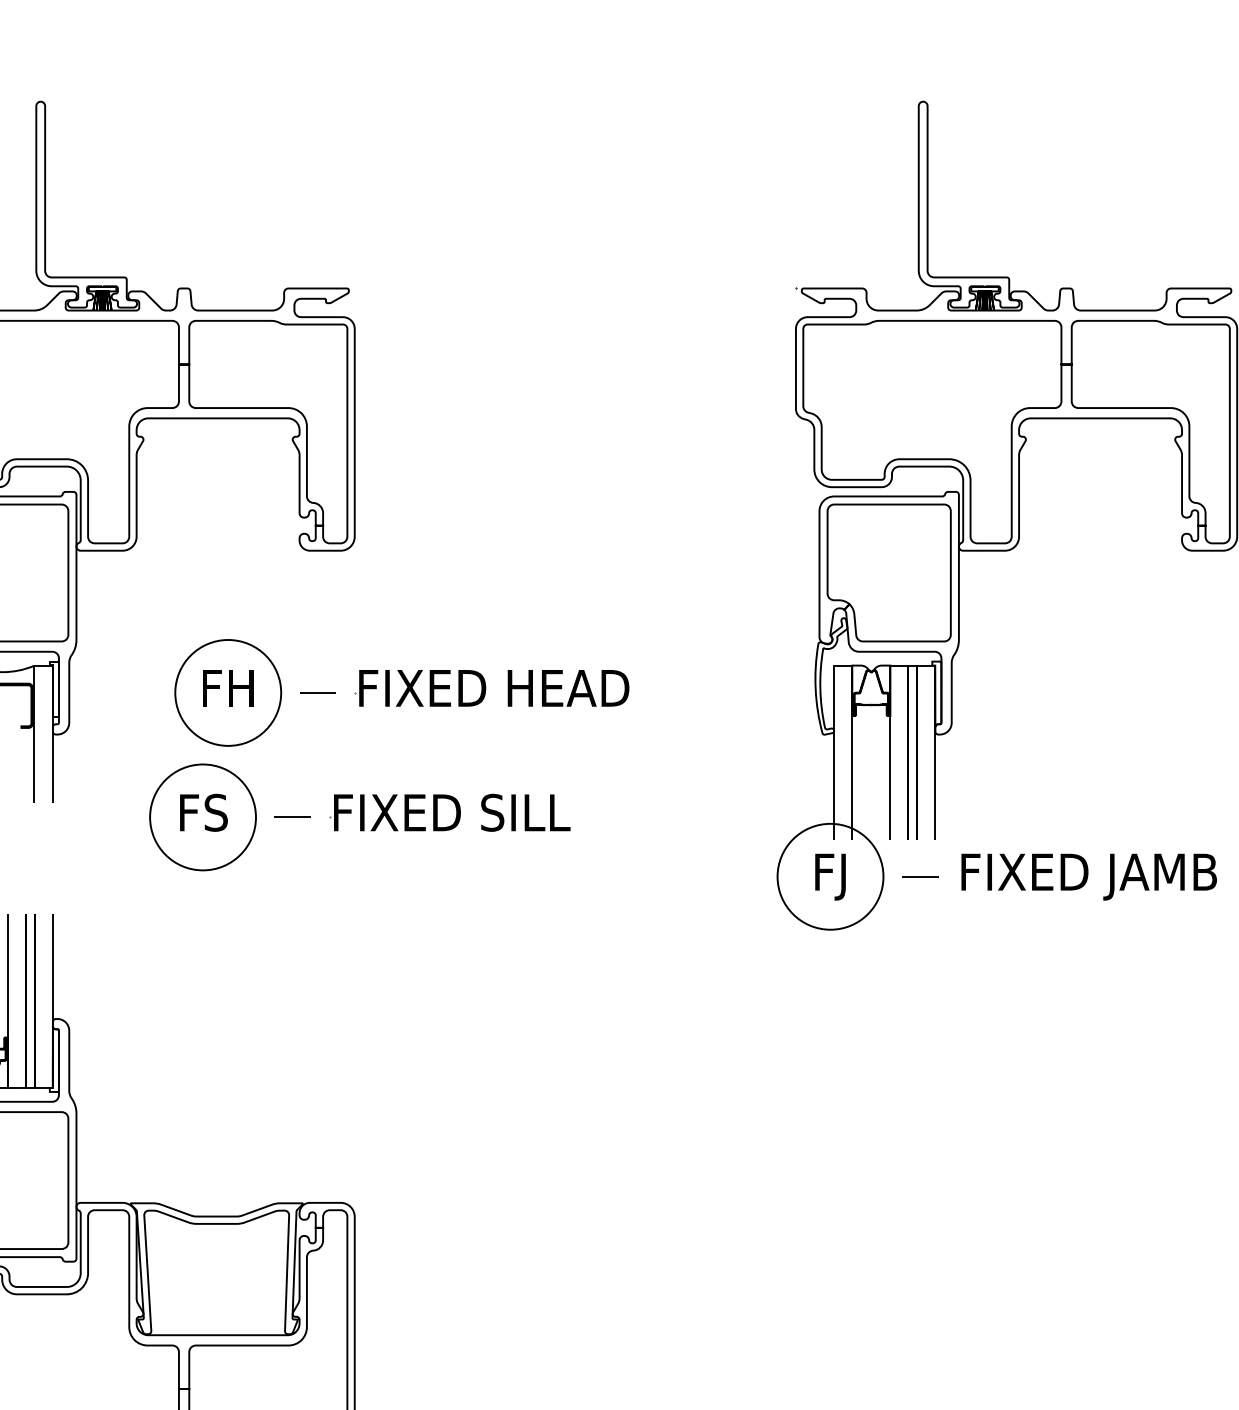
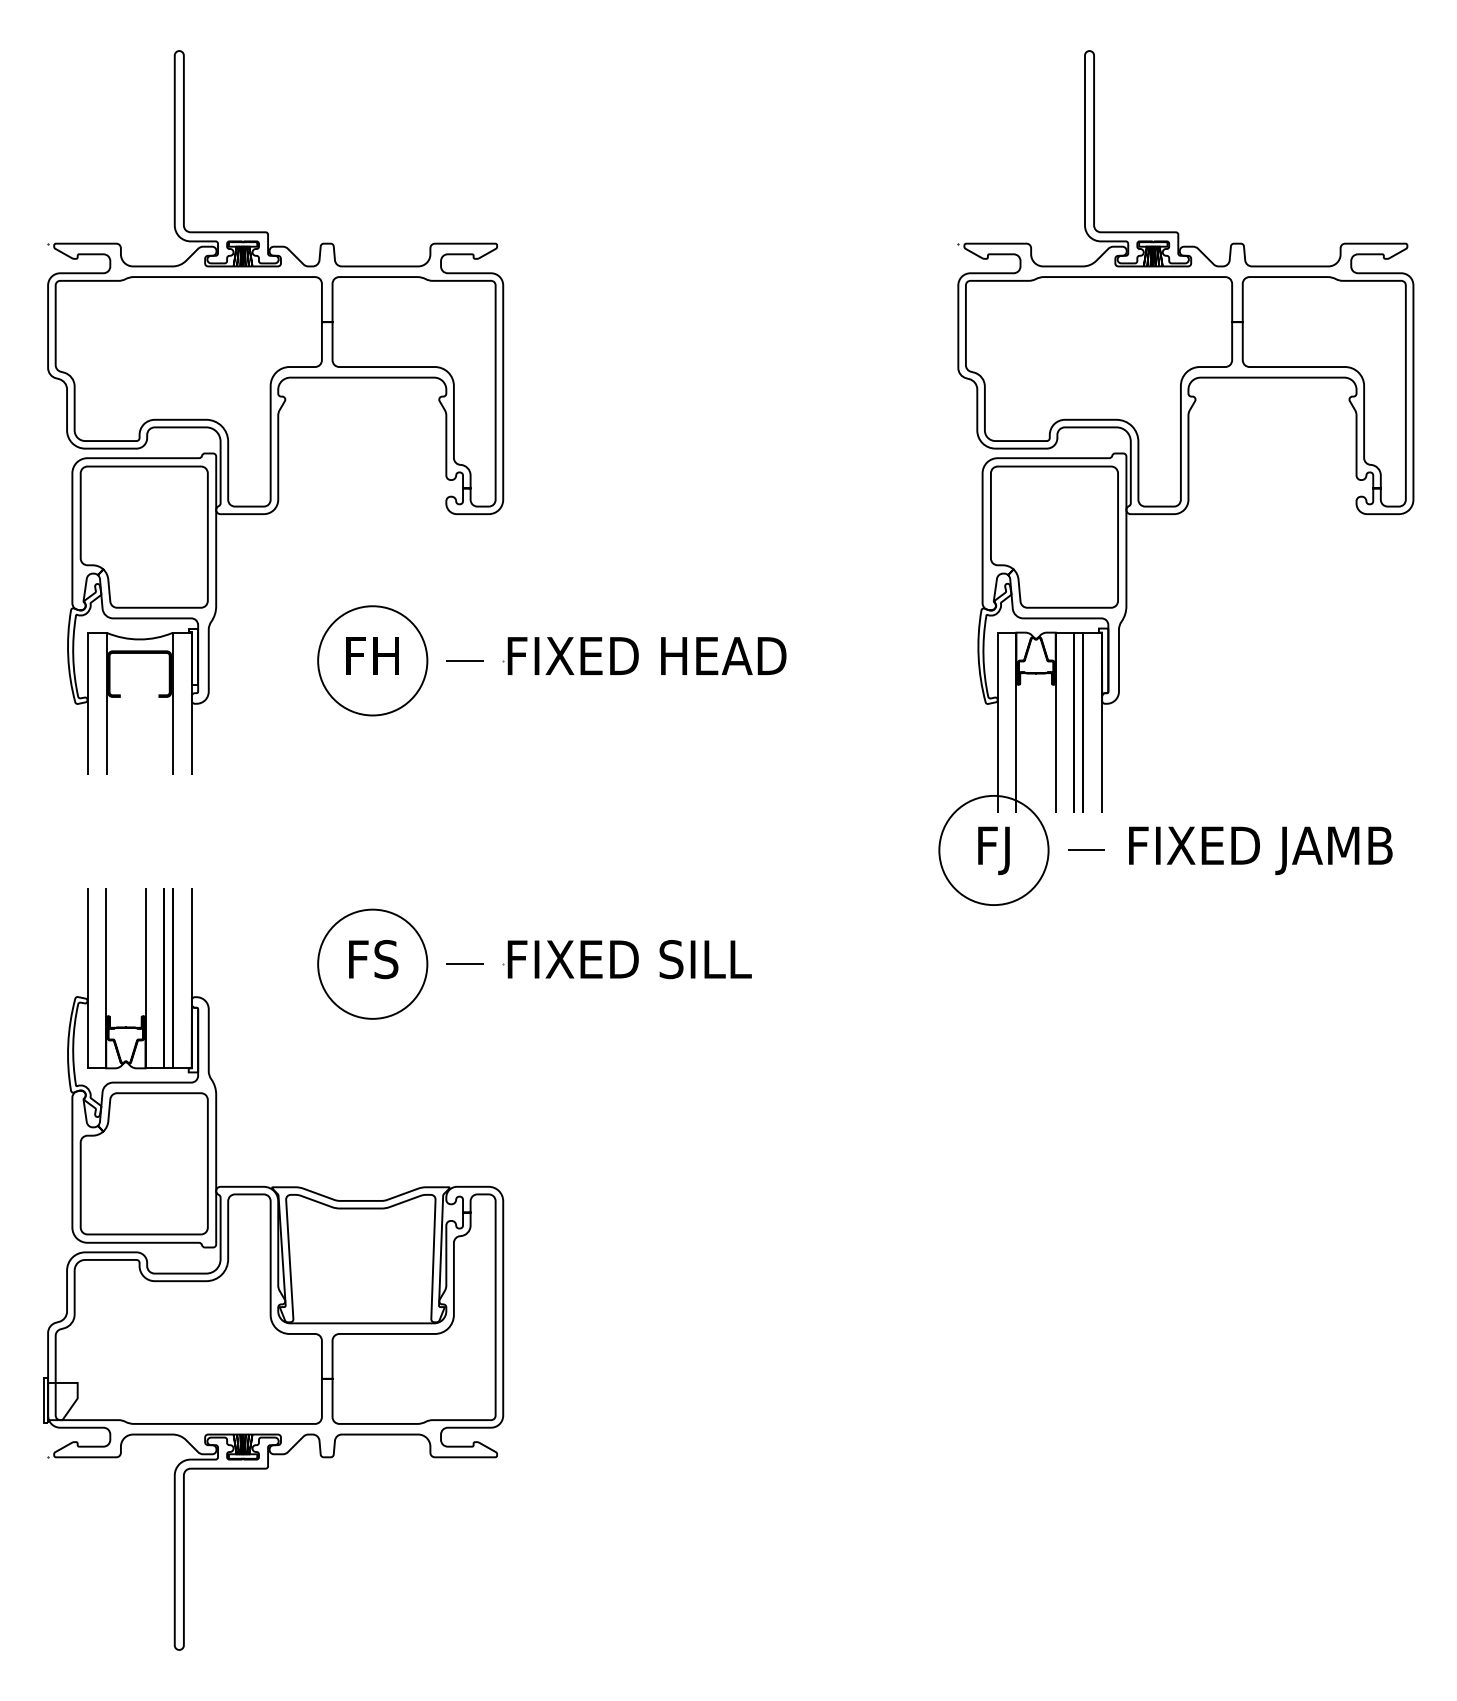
part: (359, 816) -> (534, 963), moved

